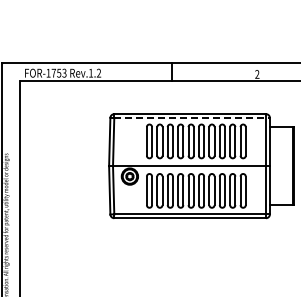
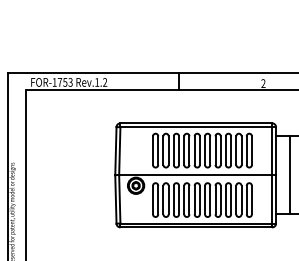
line: (192, 118) -> (198, 127), dashed -> solid
line: (283, 166) -> (289, 175), added

